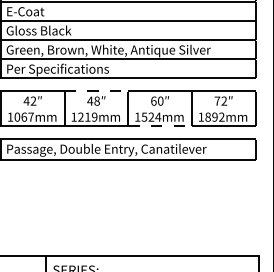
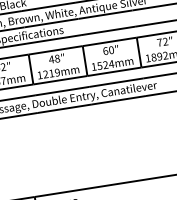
line: (96, 91) -> (55, 50), dashed -> solid
line: (160, 126) -> (114, 71), dashed -> solid

